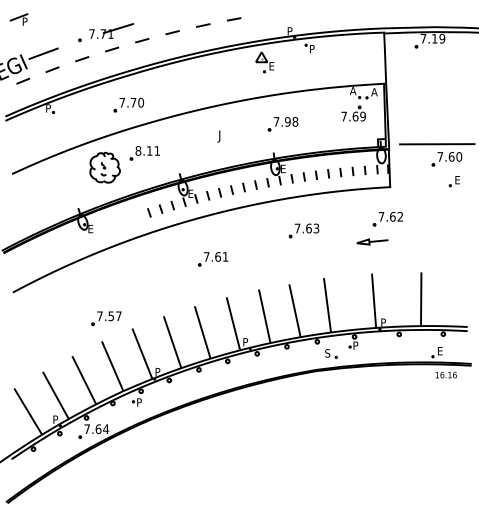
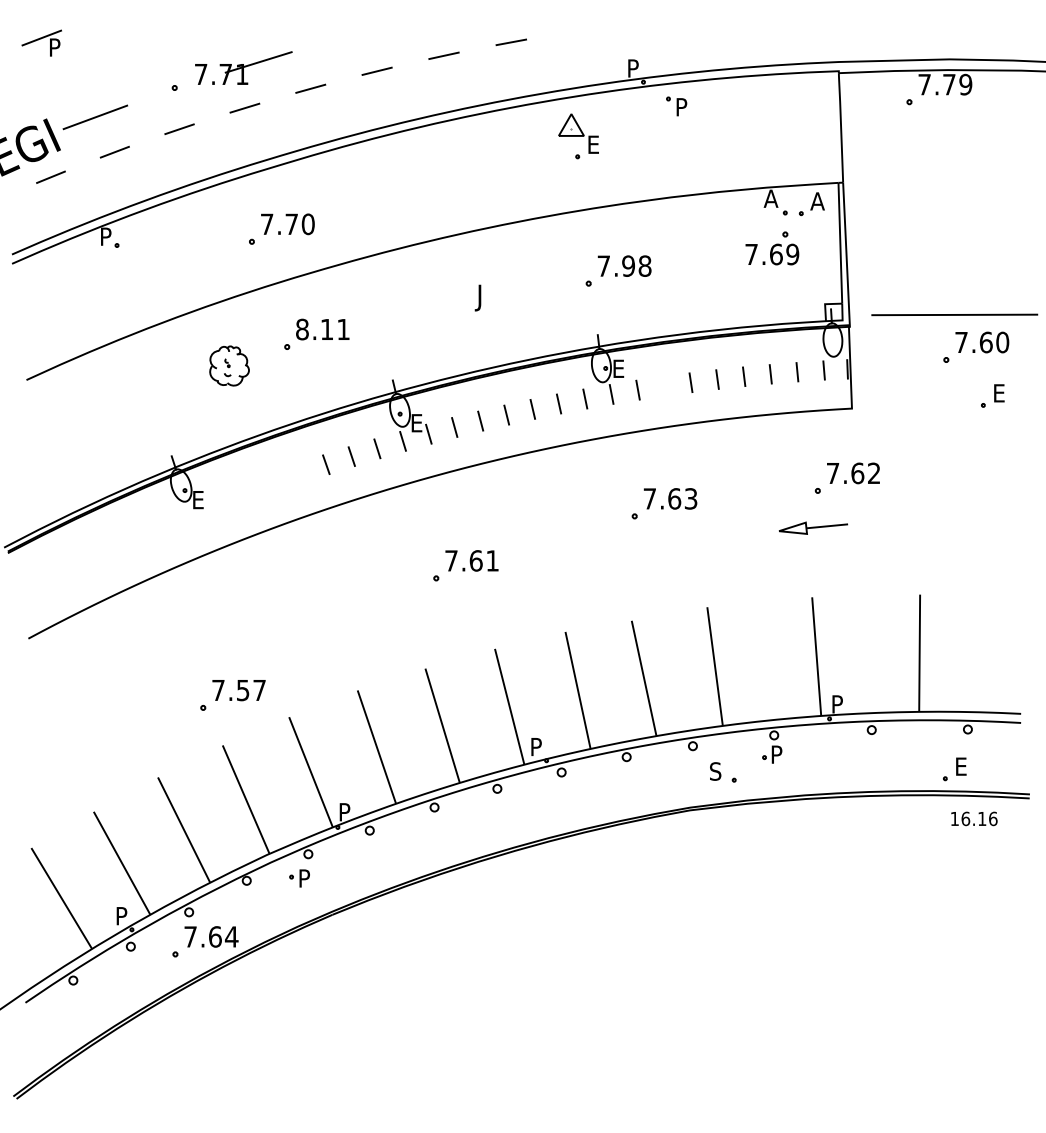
text: (434, 38) -> (948, 84), 7.19 -> 7.79
part: (104, 167) -> (228, 365), size x0.6
line: (303, 176) -> (662, 385), removed

